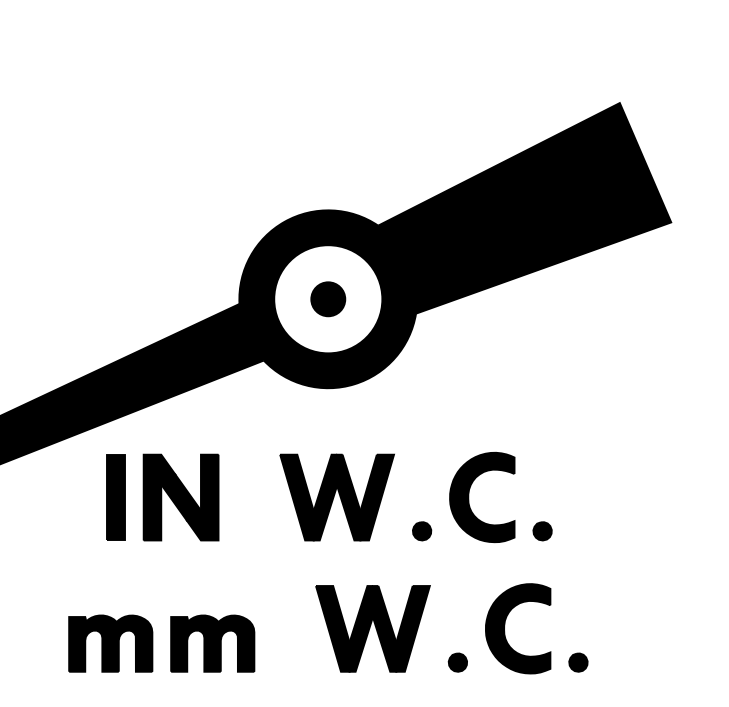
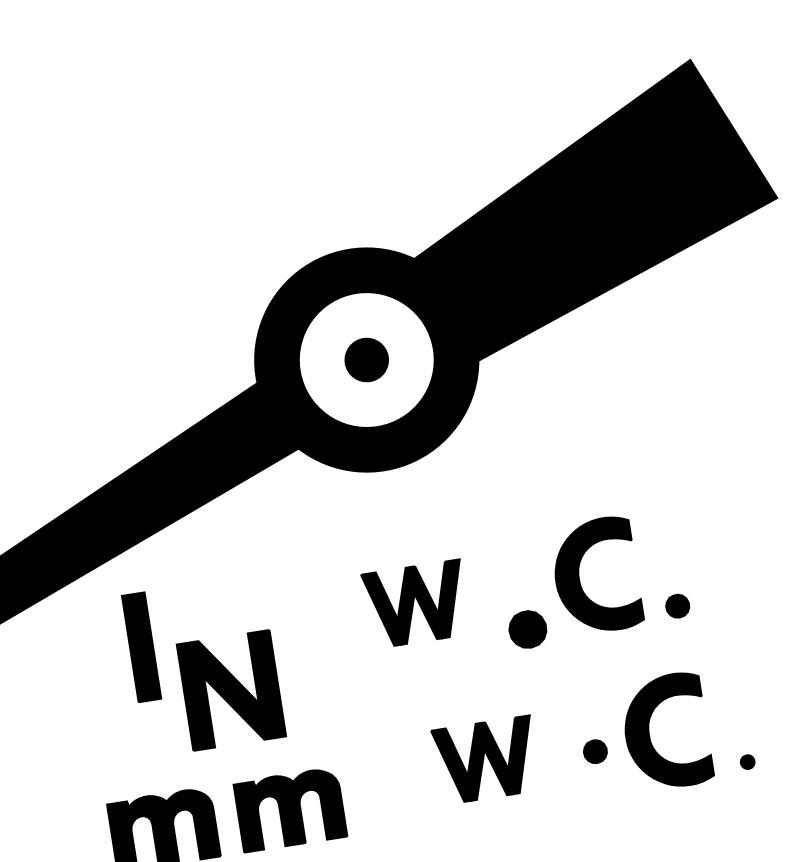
part: (180, 497) -> (230, 690), moved
part: (336, 497) -> (415, 604), size x0.7
part: (422, 531) -> (528, 629), size x1.6
part: (372, 628) -> (485, 759), size x0.7
part: (457, 662) -> (594, 751), moved
part: (578, 662) -> (747, 762), size x0.6

